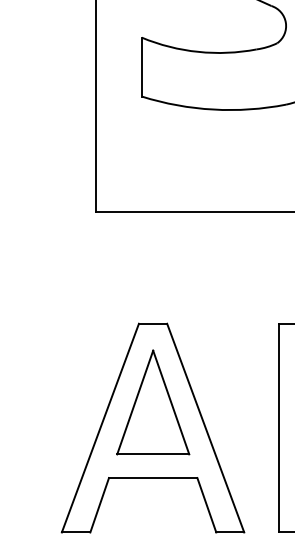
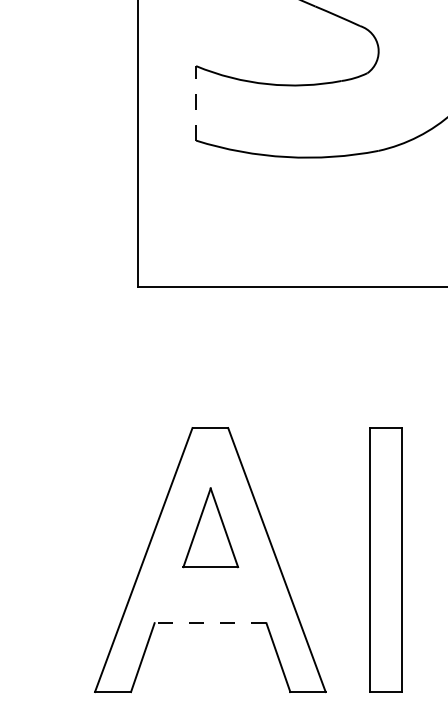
line: (142, 66) -> (196, 102), solid -> dashed
part: (153, 402) -> (210, 527), size x0.6
line: (153, 478) -> (210, 623), solid -> dashed

